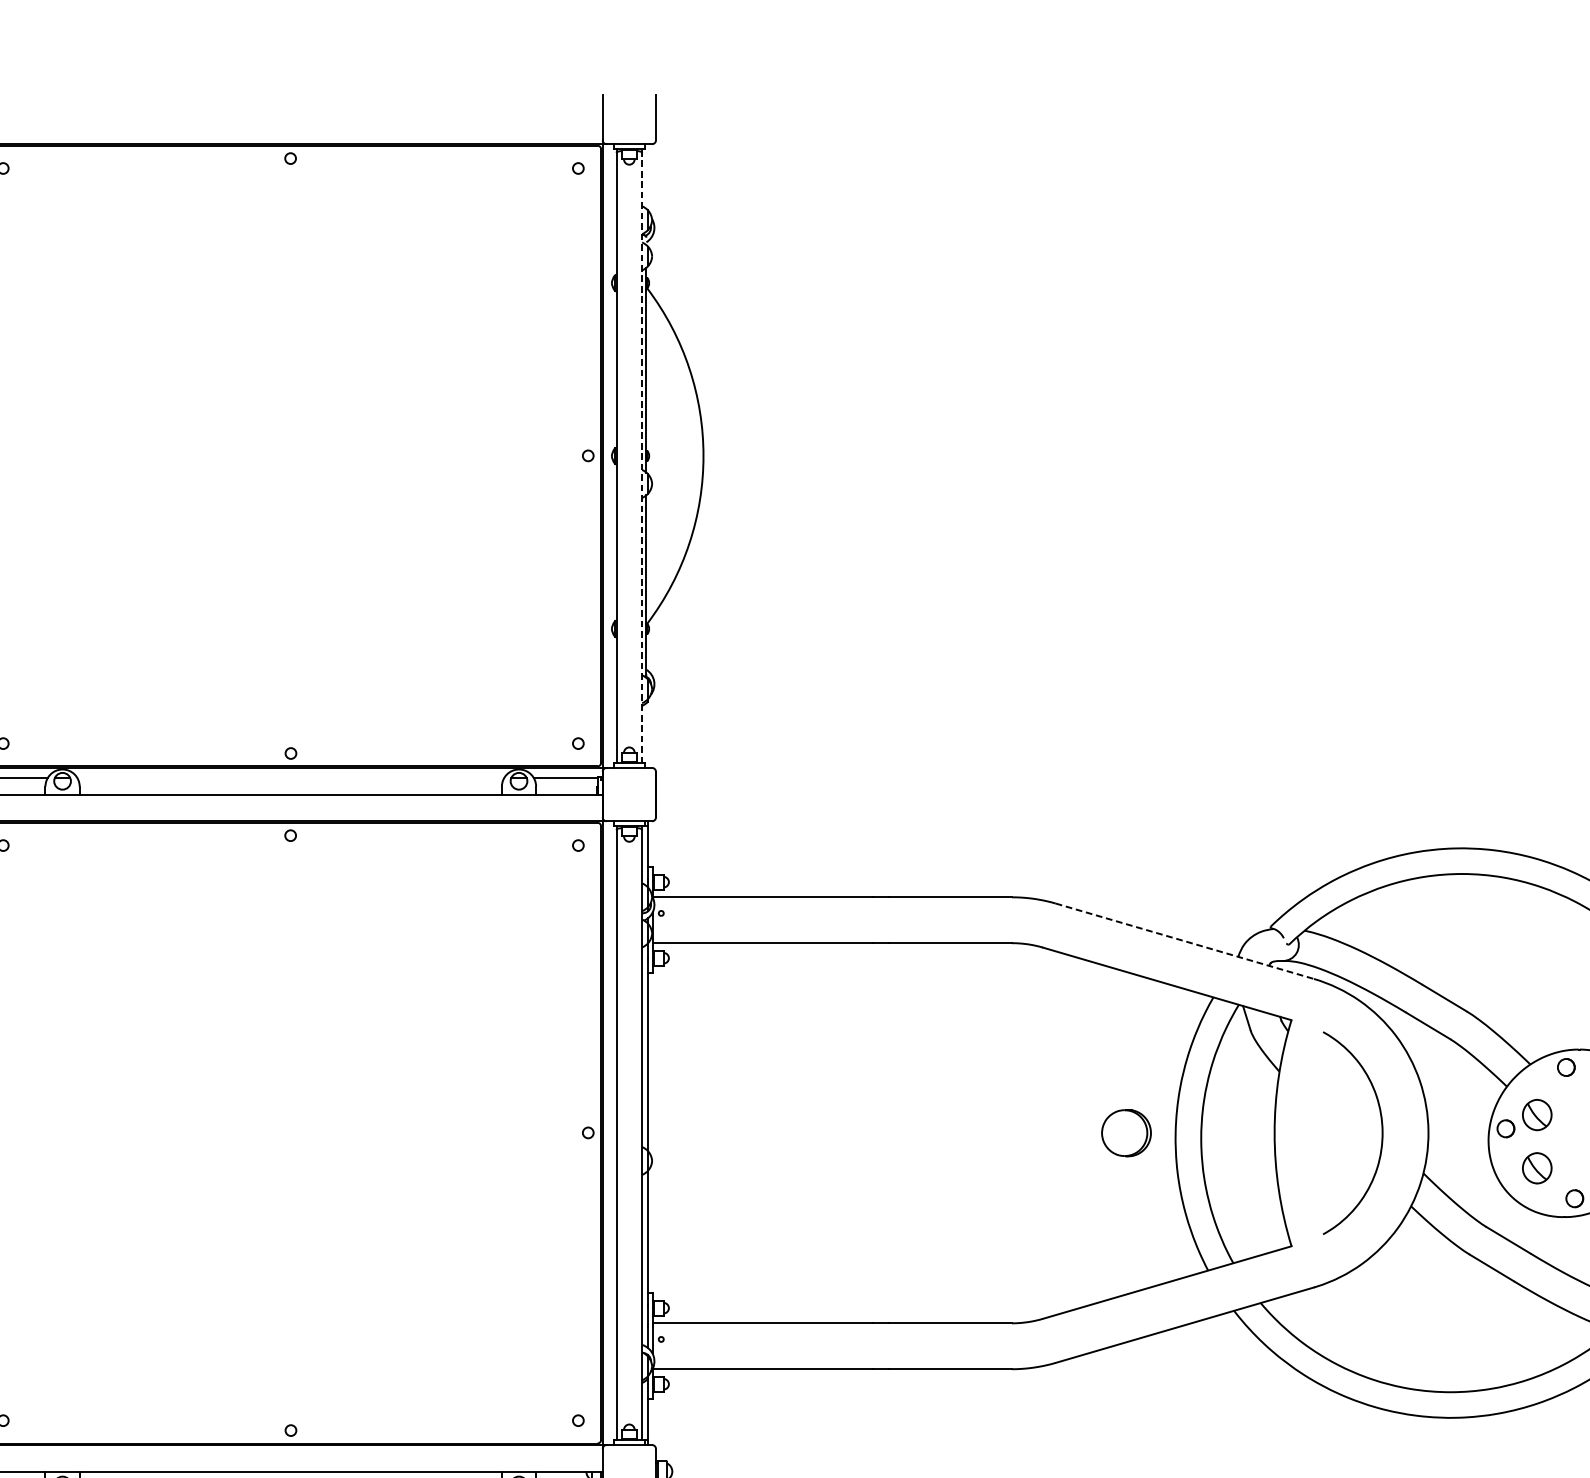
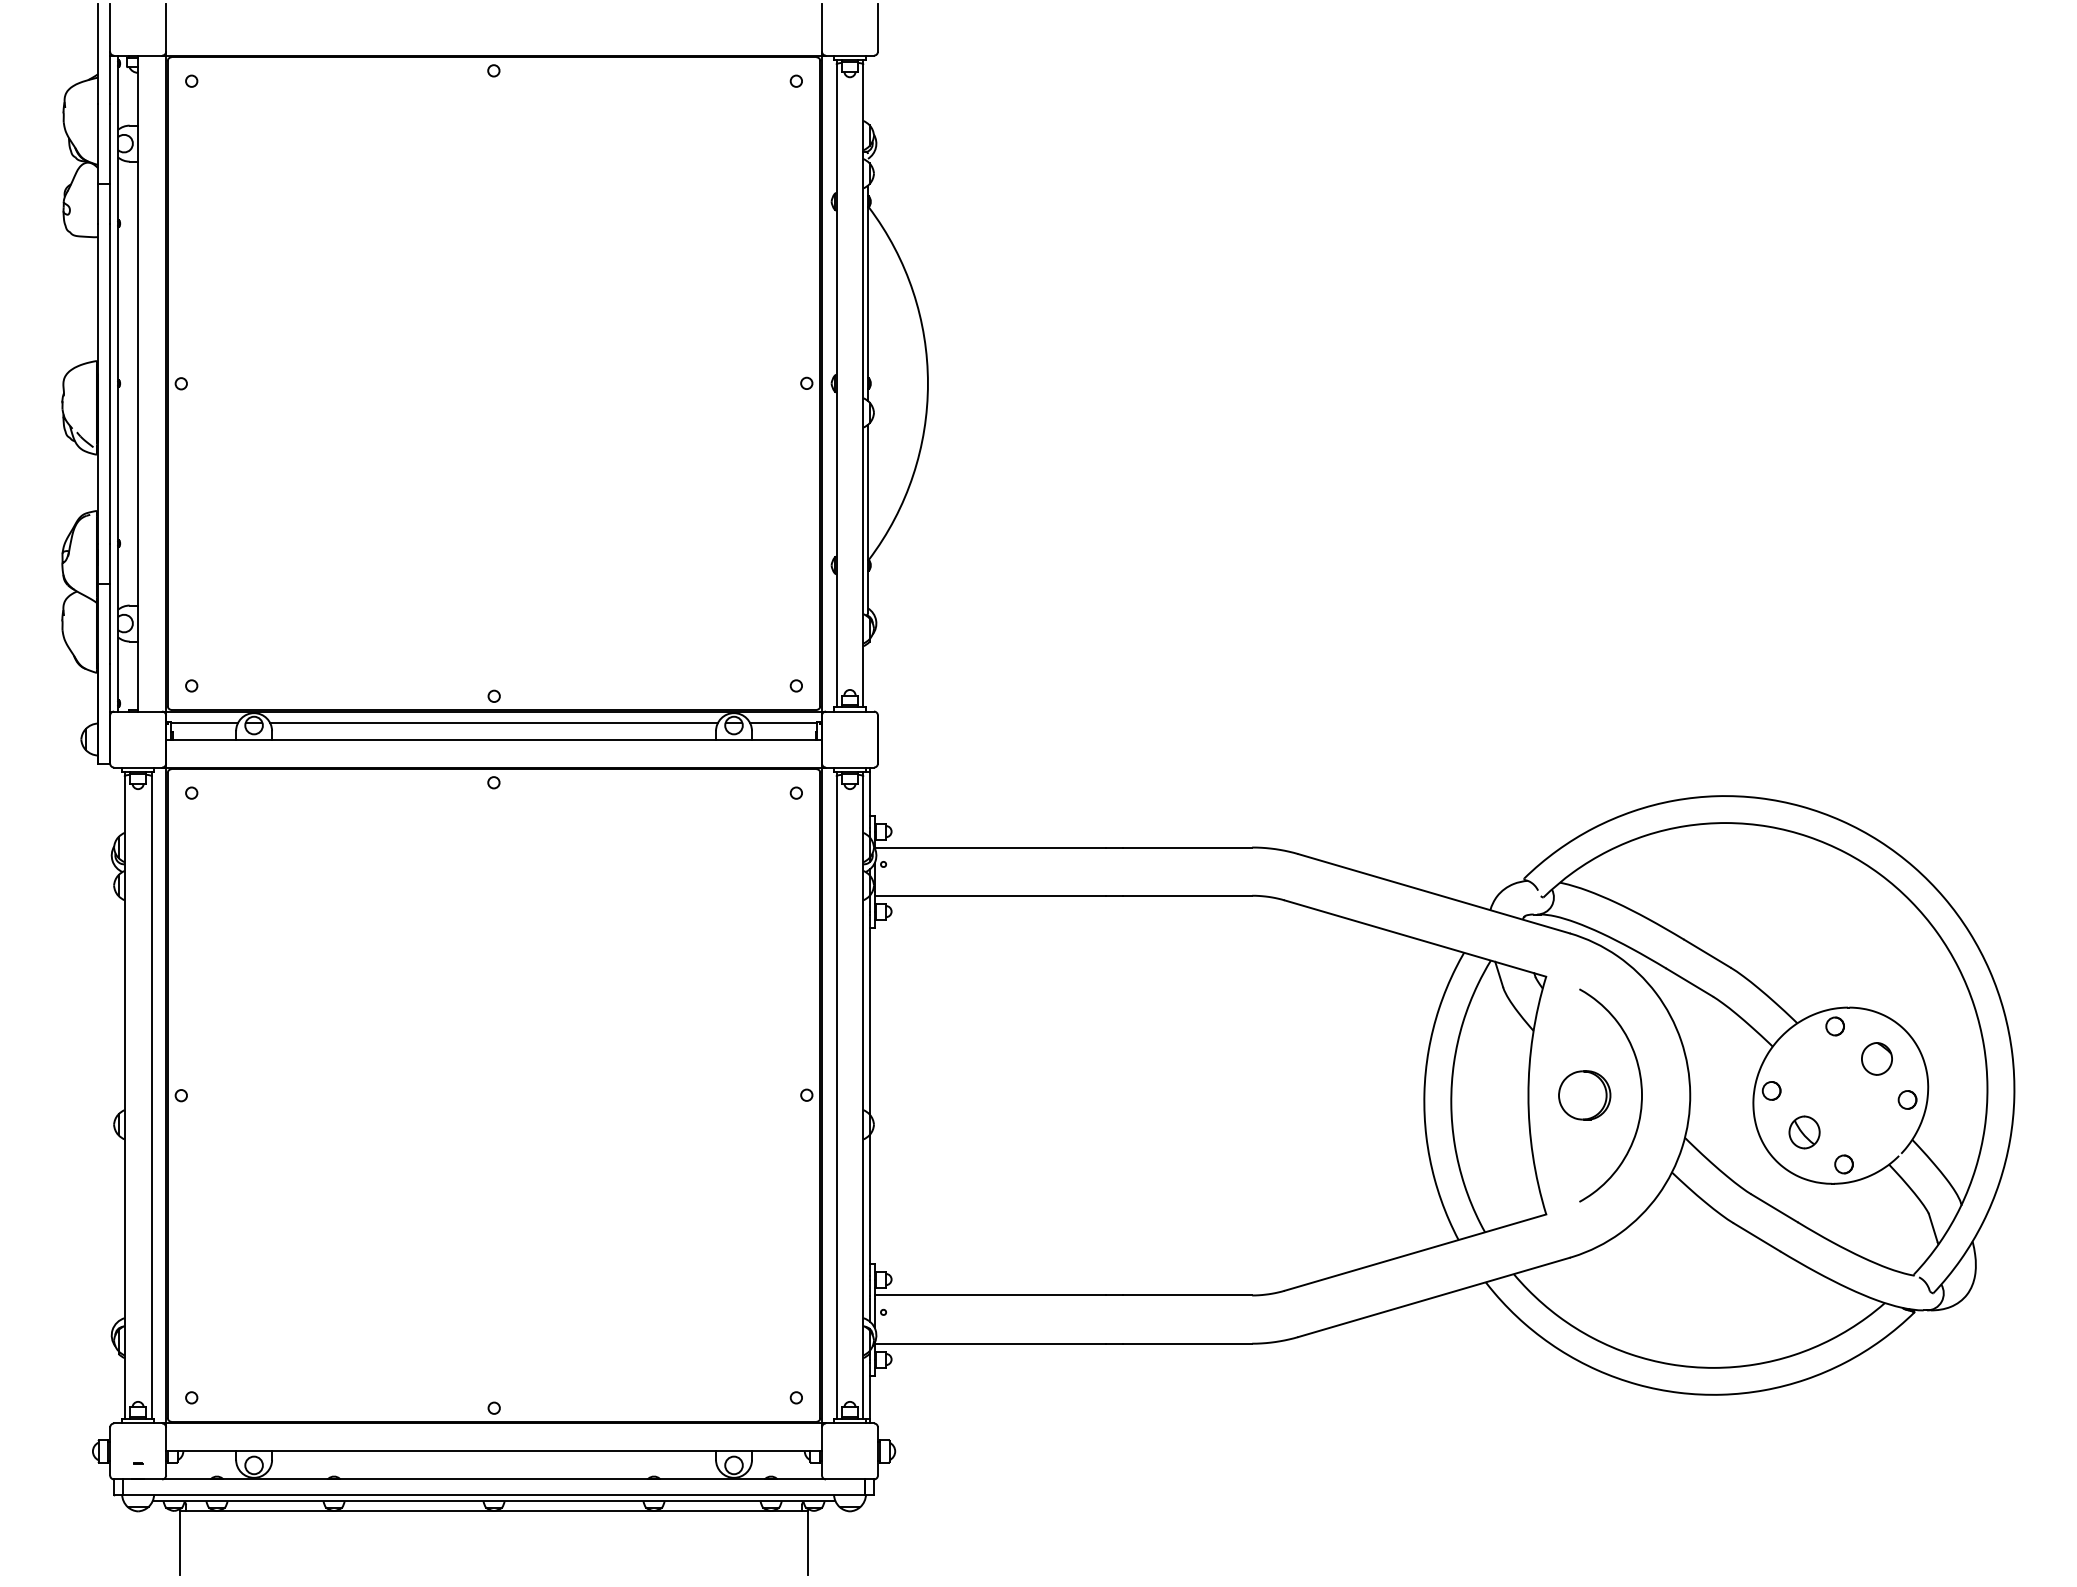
line: (642, 457) -> (863, 385), dashed -> solid
line: (290, 778) -> (493, 722), added
line: (1185, 941) -> (1434, 893), dashed -> solid
part: (1537, 1115) -> (1804, 1076), removed
part: (1126, 1133) -> (1584, 1095), moved

